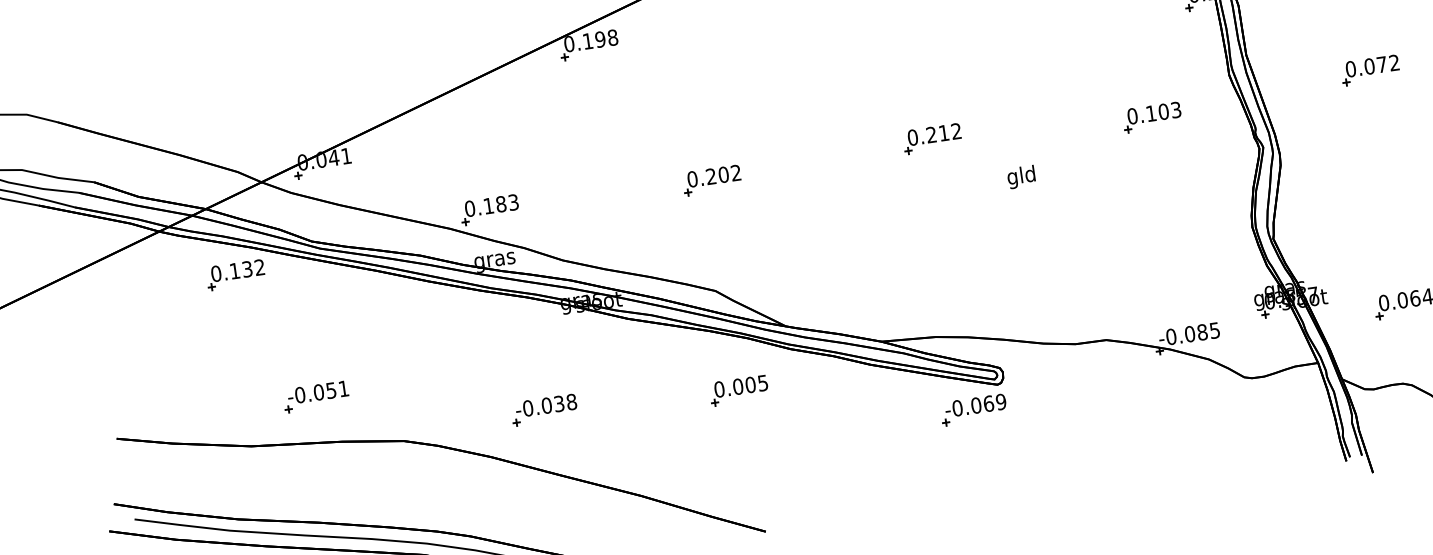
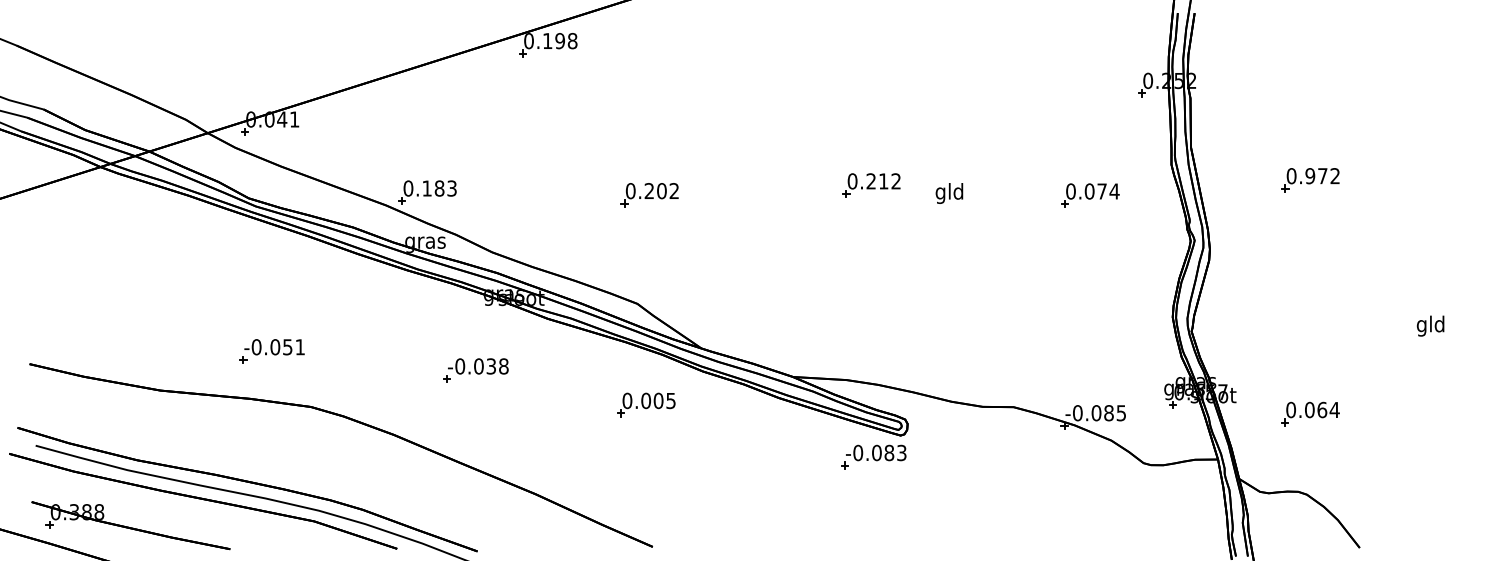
text: (1369, 66) -> (1310, 176), 0.072 -> 0.972
text: (1163, 111) -> (1101, 191), 0.103 -> 0.074
text: (1021, 177) -> (949, 193), moved
part: (235, 275) -> (169, 220), removed
part: (315, 397) -> (271, 351), moved
text: (994, 402) -> (895, 452), -0.069 -> -0.083
part: (544, 410) -> (475, 370), moved

